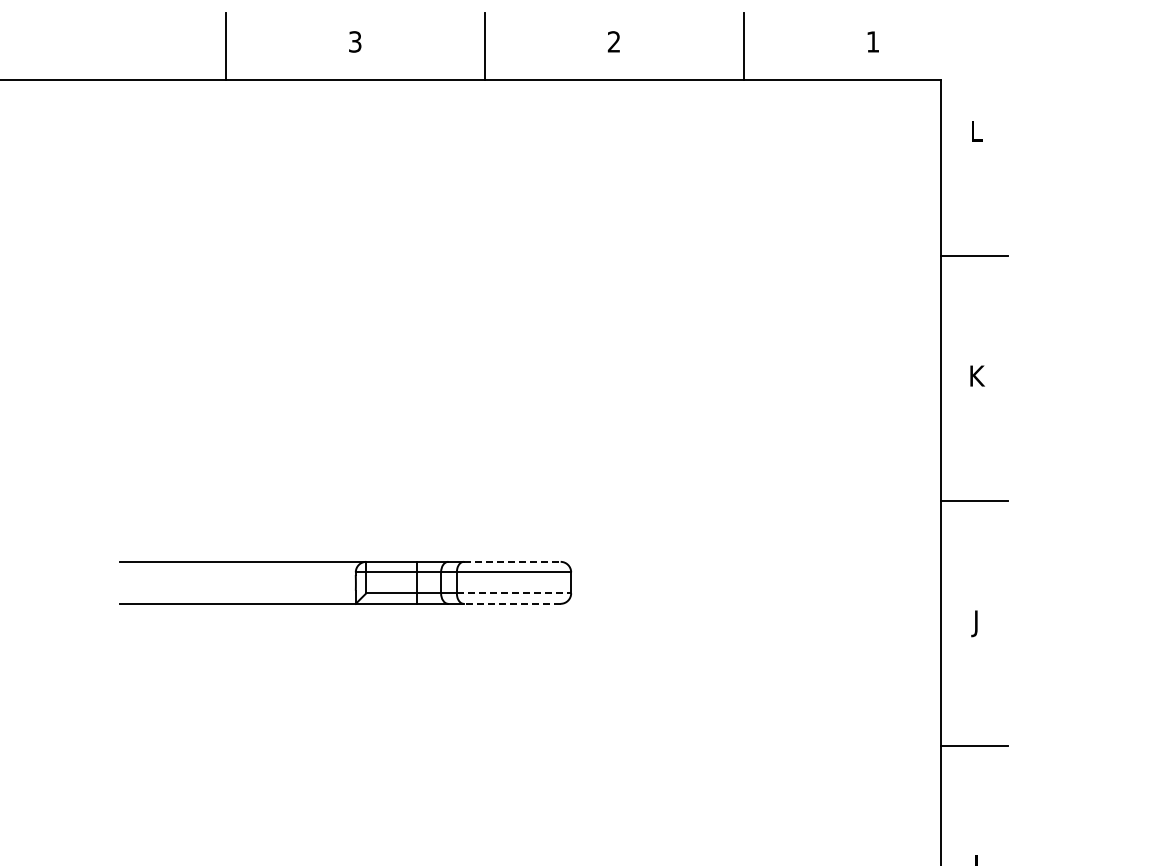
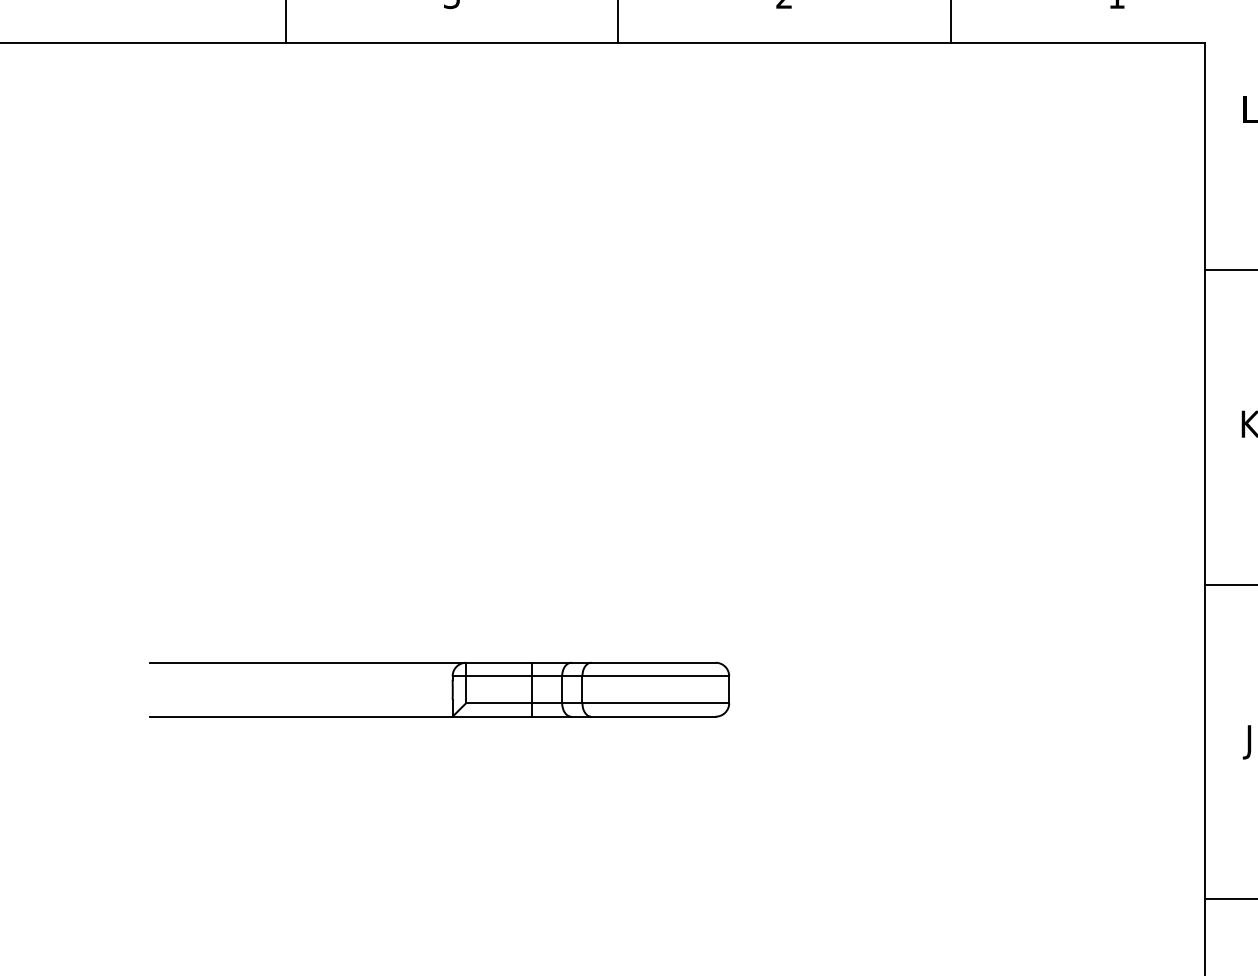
line: (512, 561) -> (653, 662), dashed -> solid
line: (514, 593) -> (656, 703), dashed -> solid
line: (511, 603) -> (652, 716), dashed -> solid

